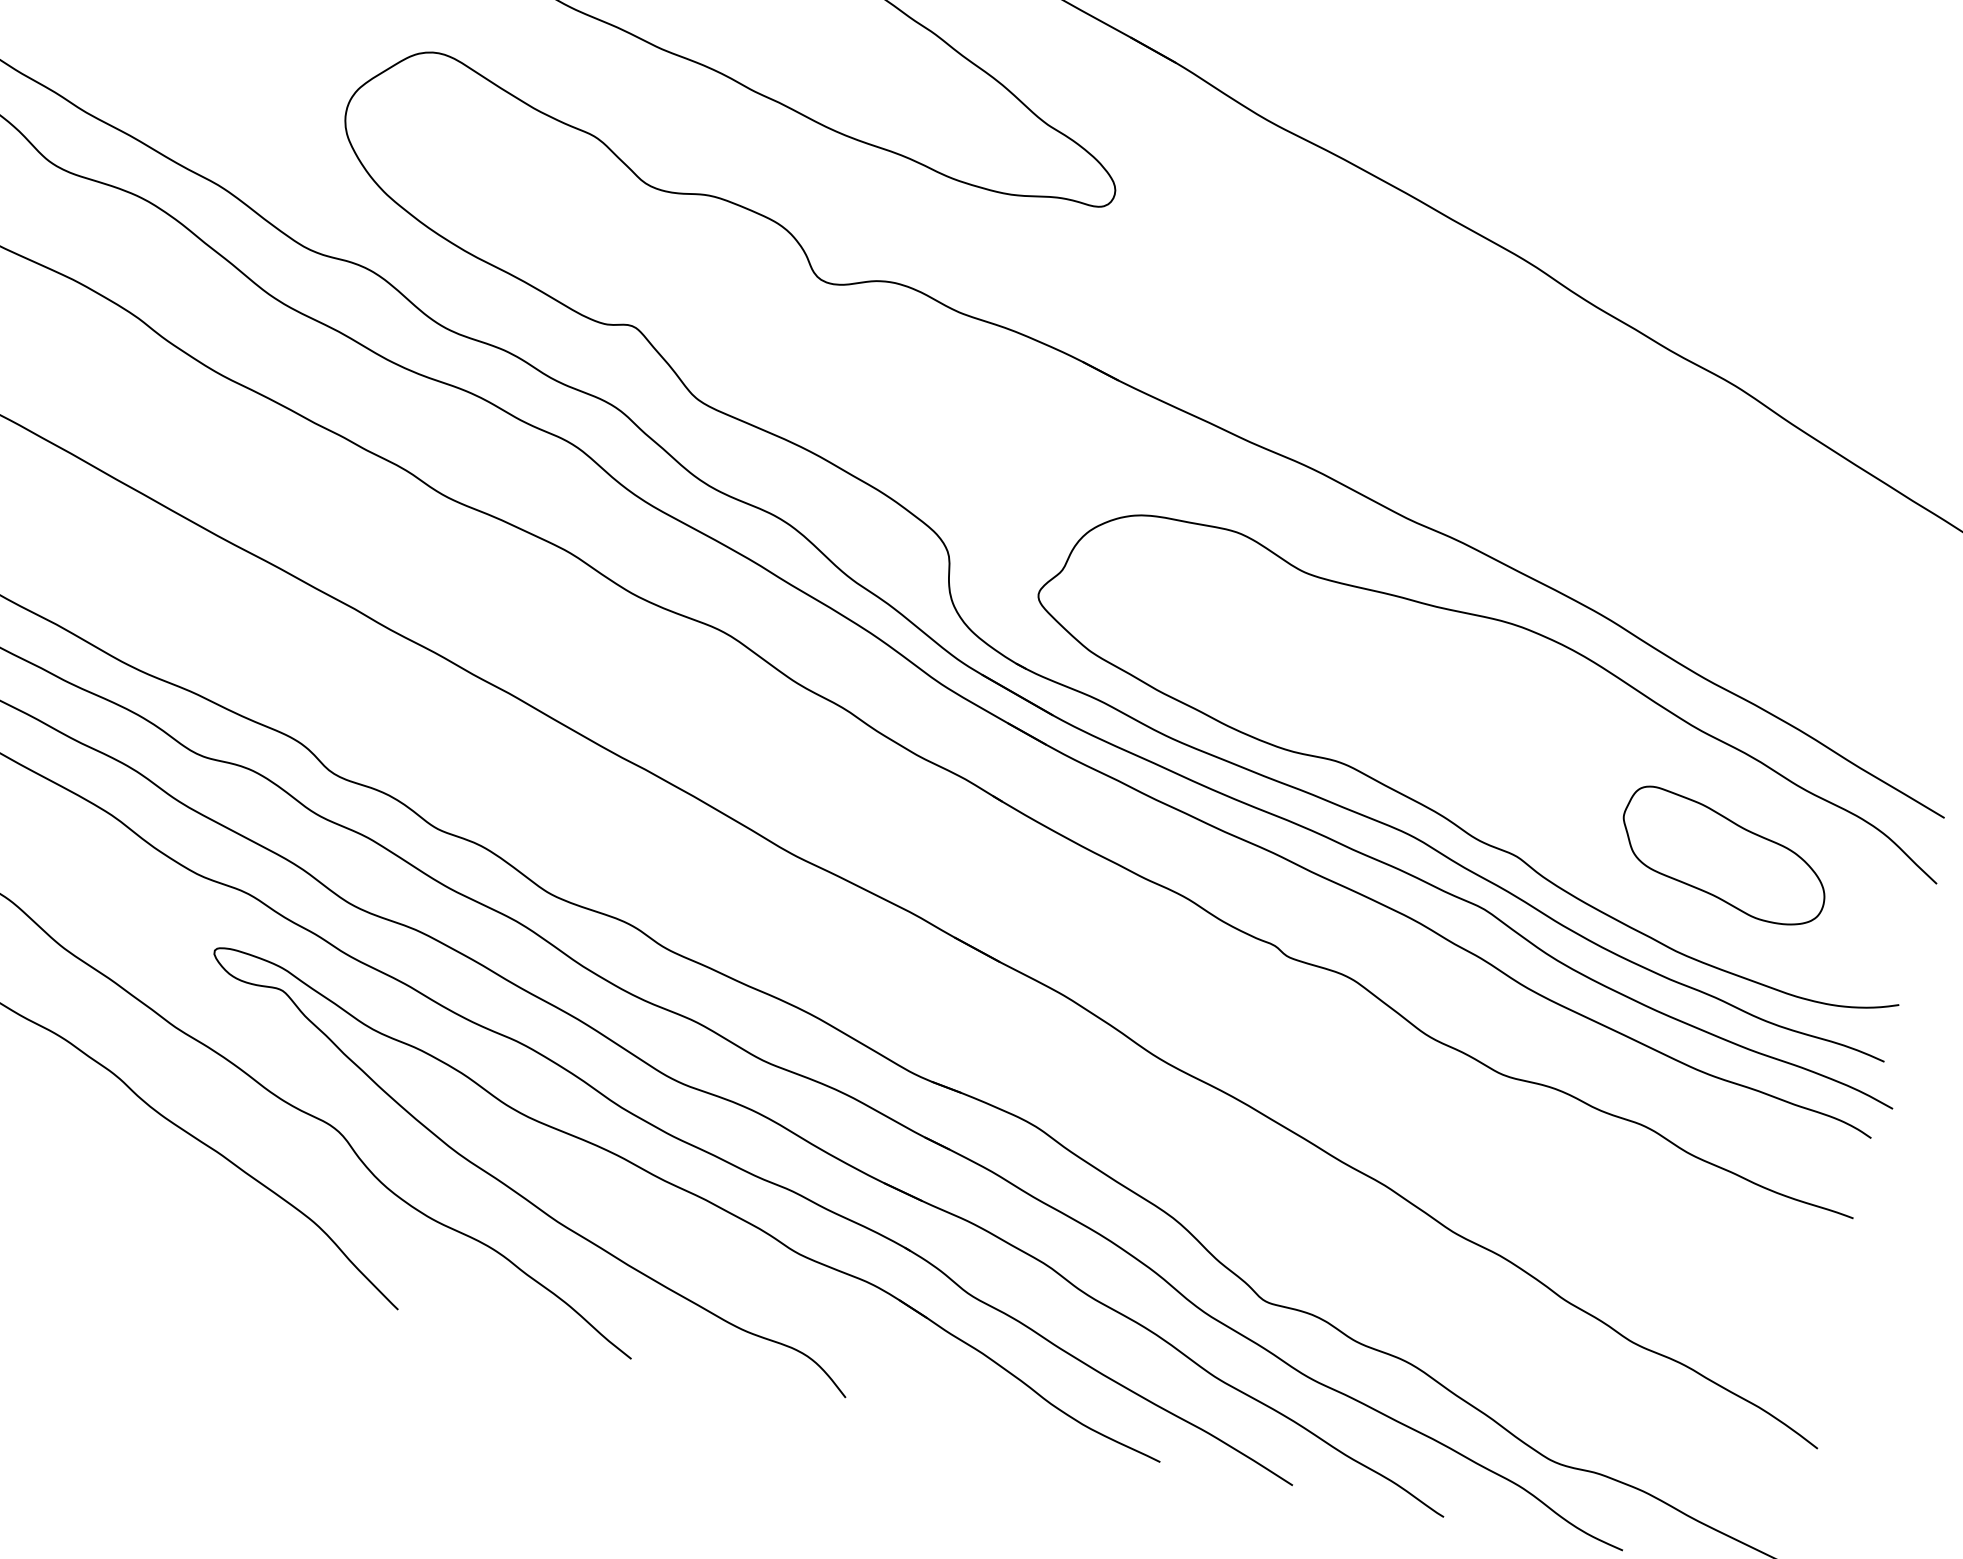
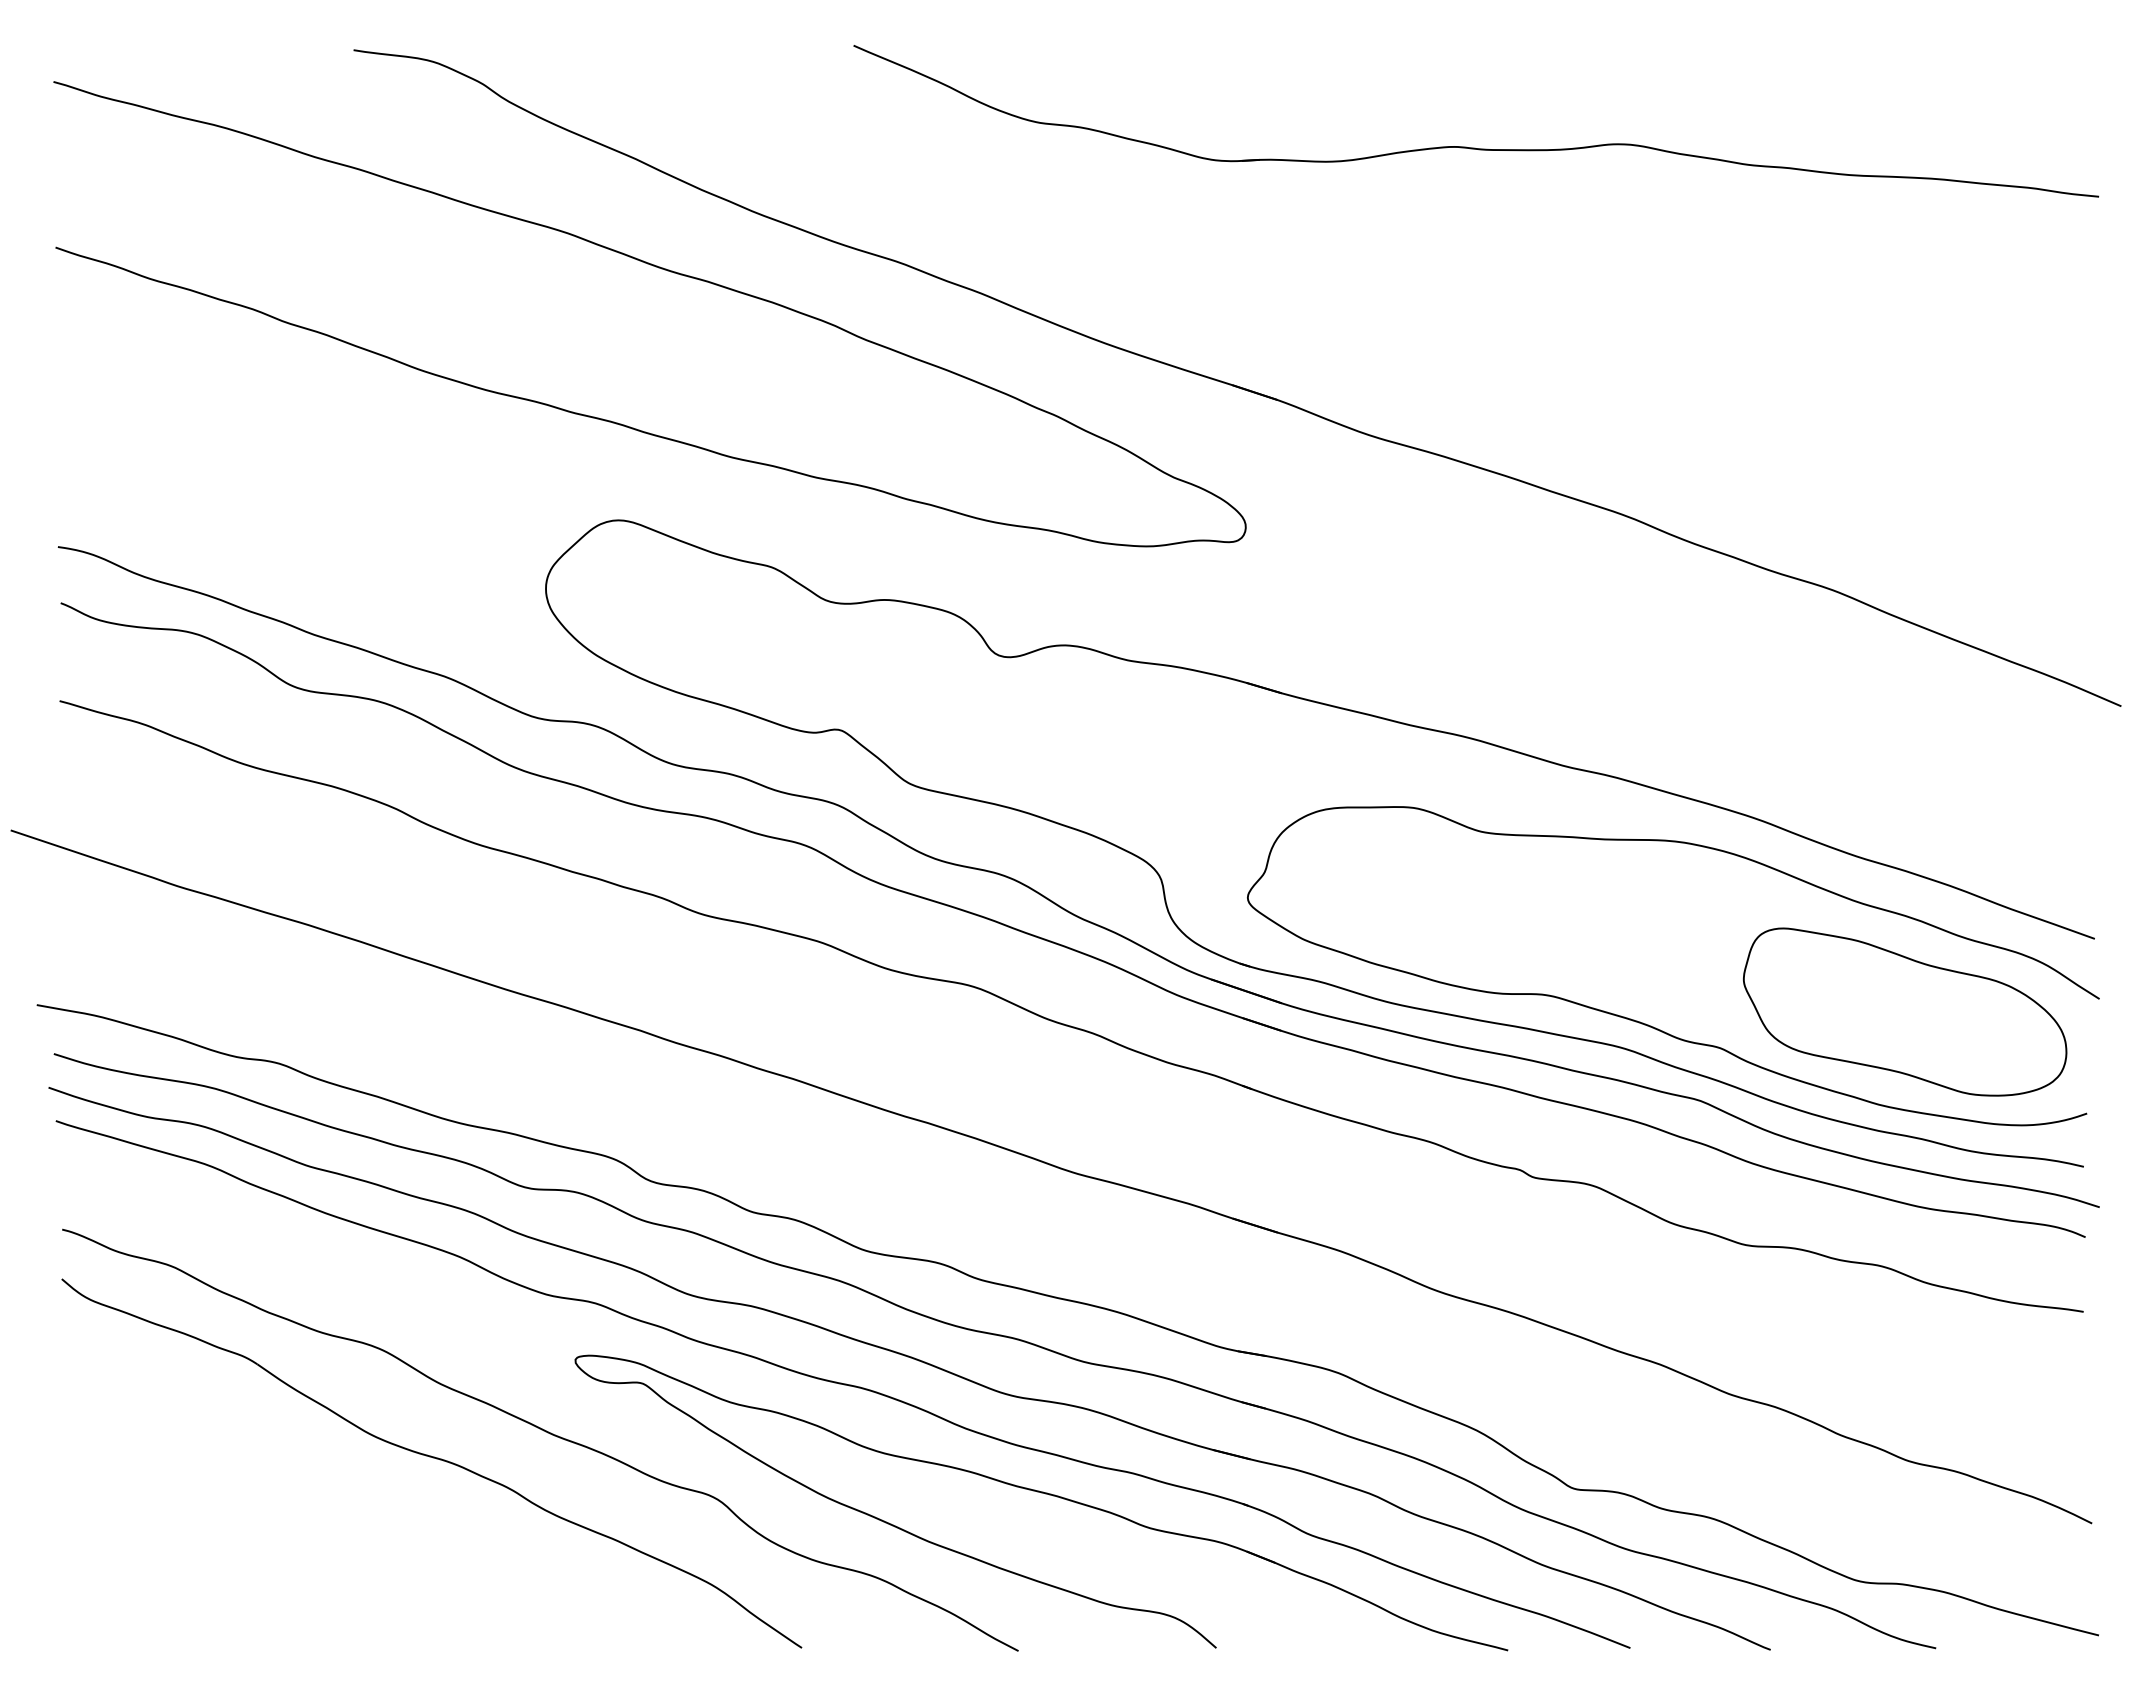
part: (1724, 856) -> (1905, 1011), size x1.67

